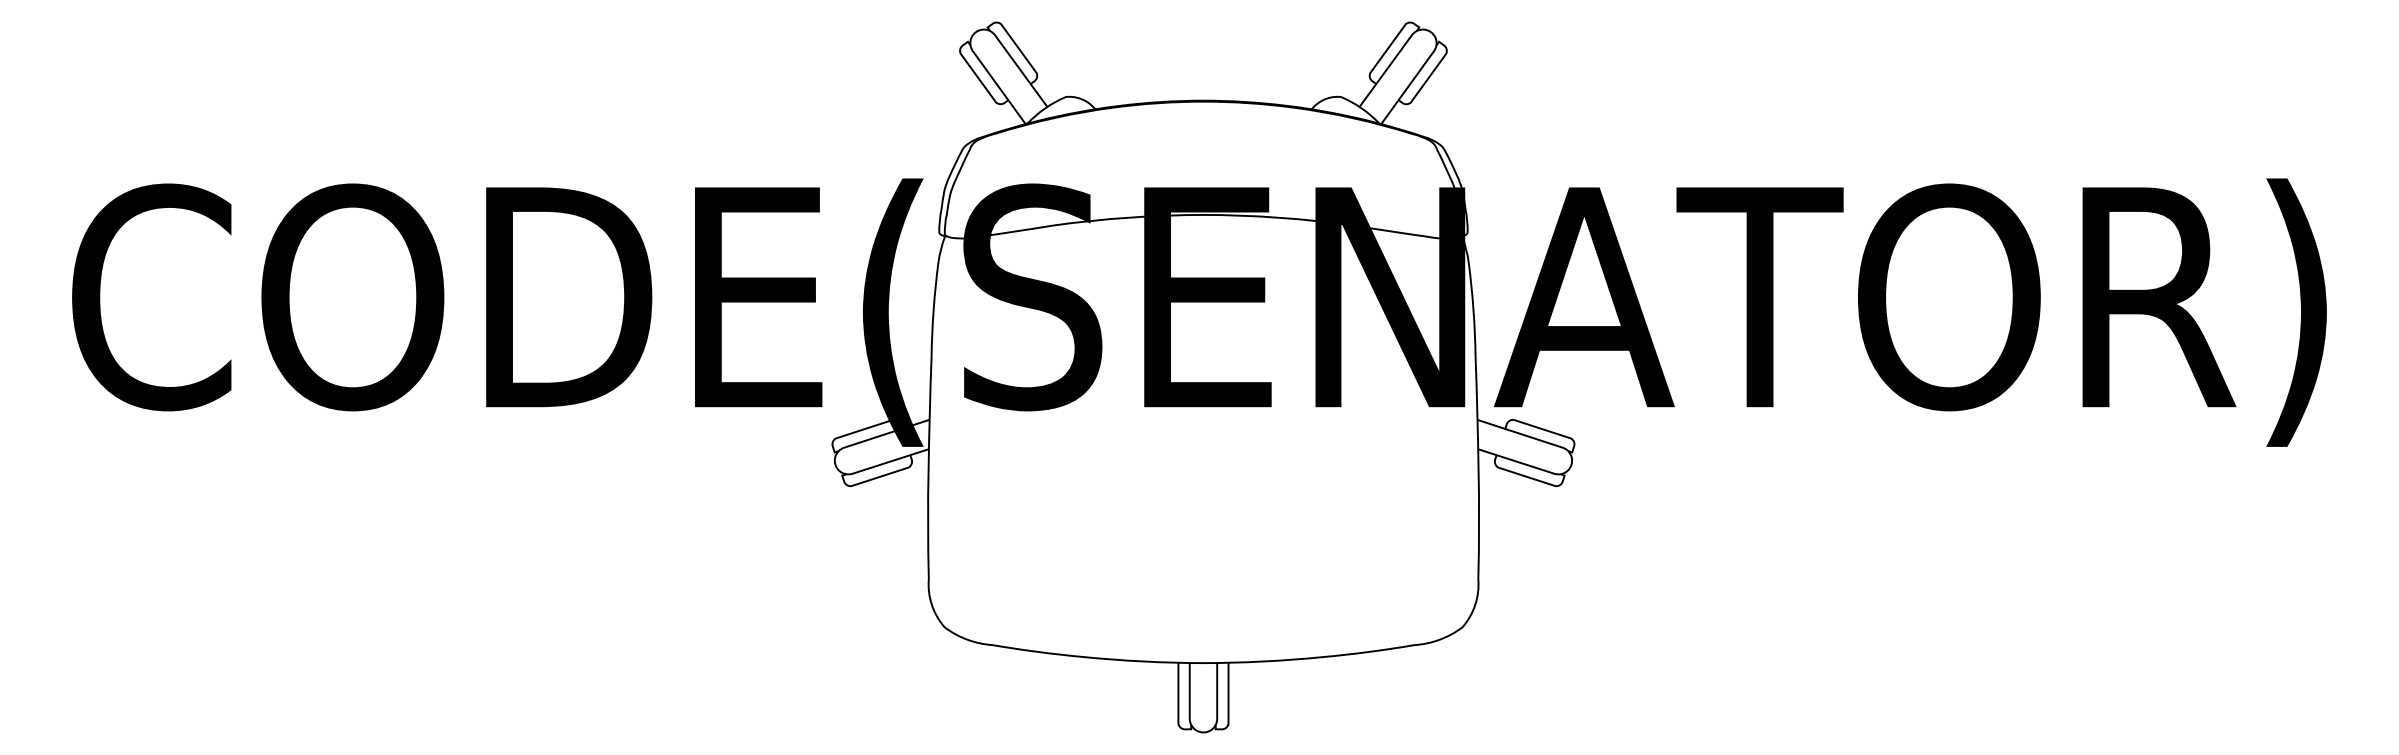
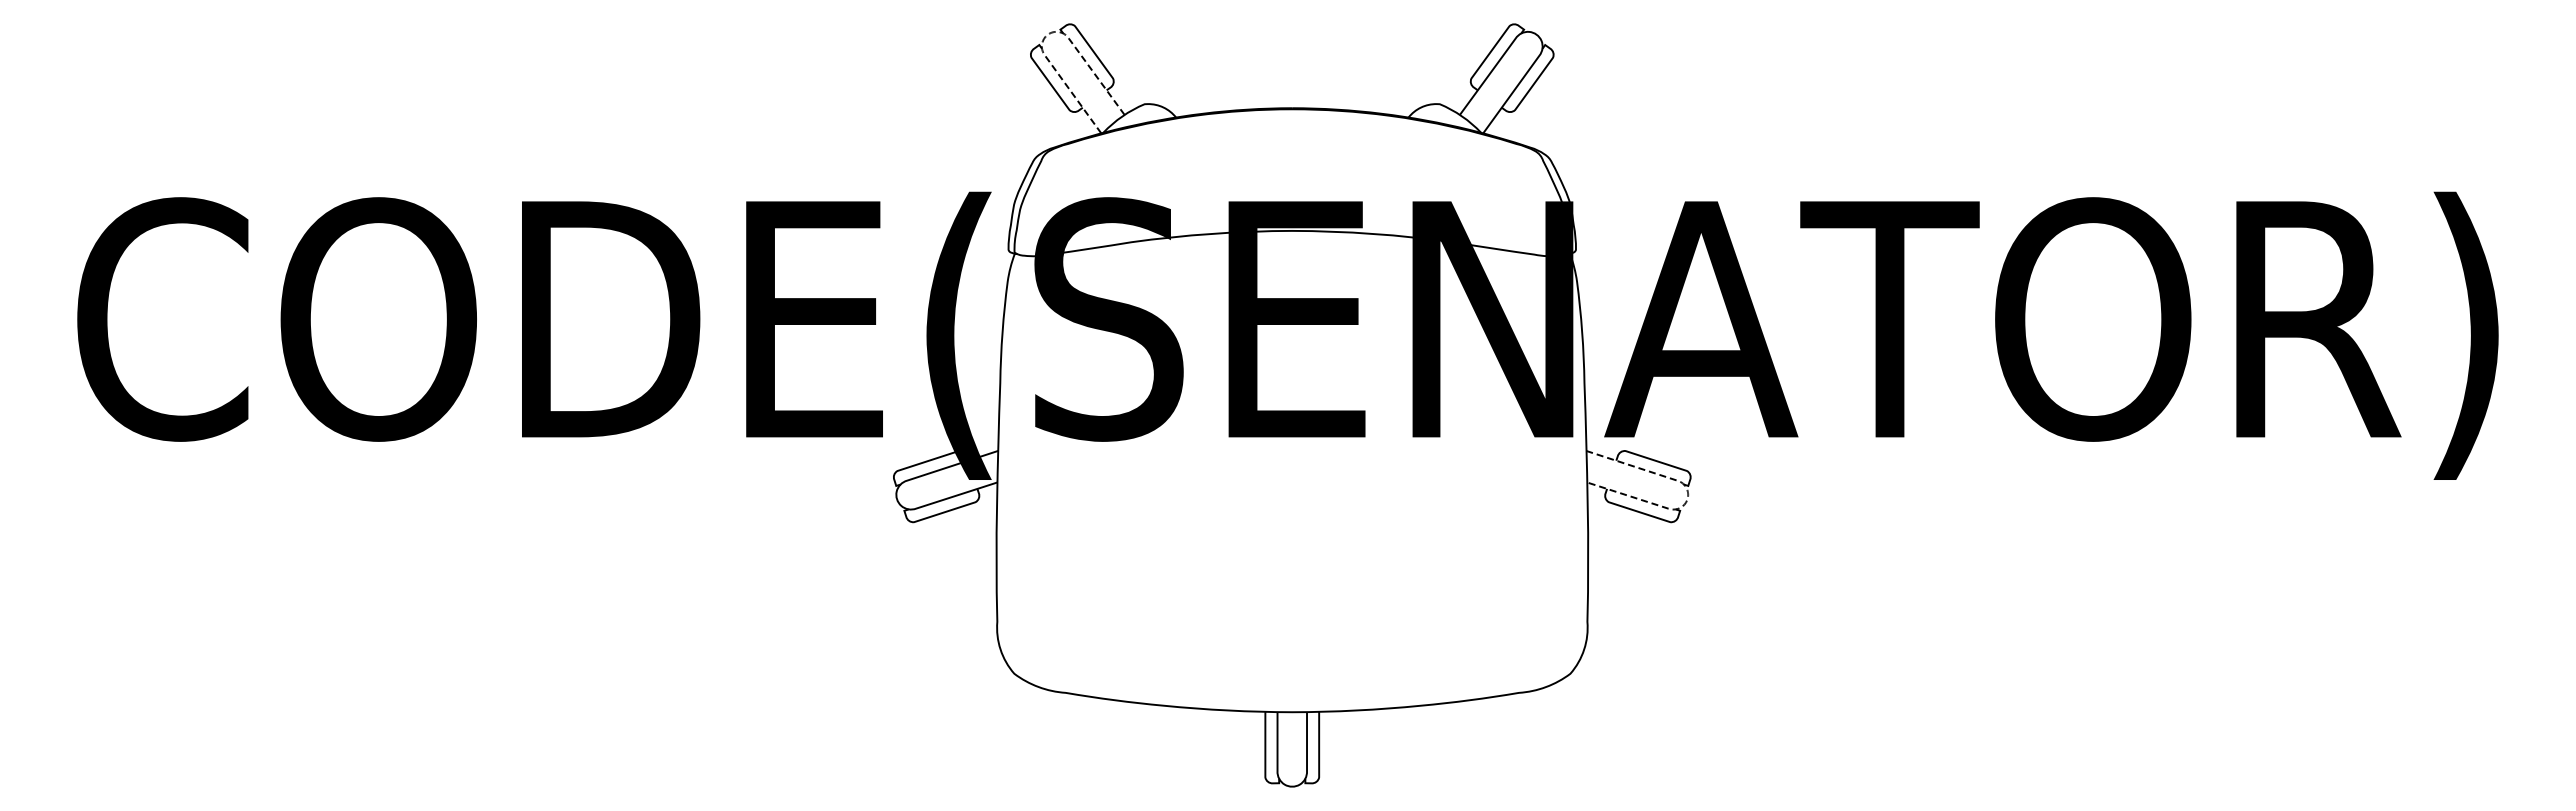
line: (975, 32) -> (1047, 34), solid -> dashed
line: (1572, 461) -> (1688, 495), solid -> dashed

